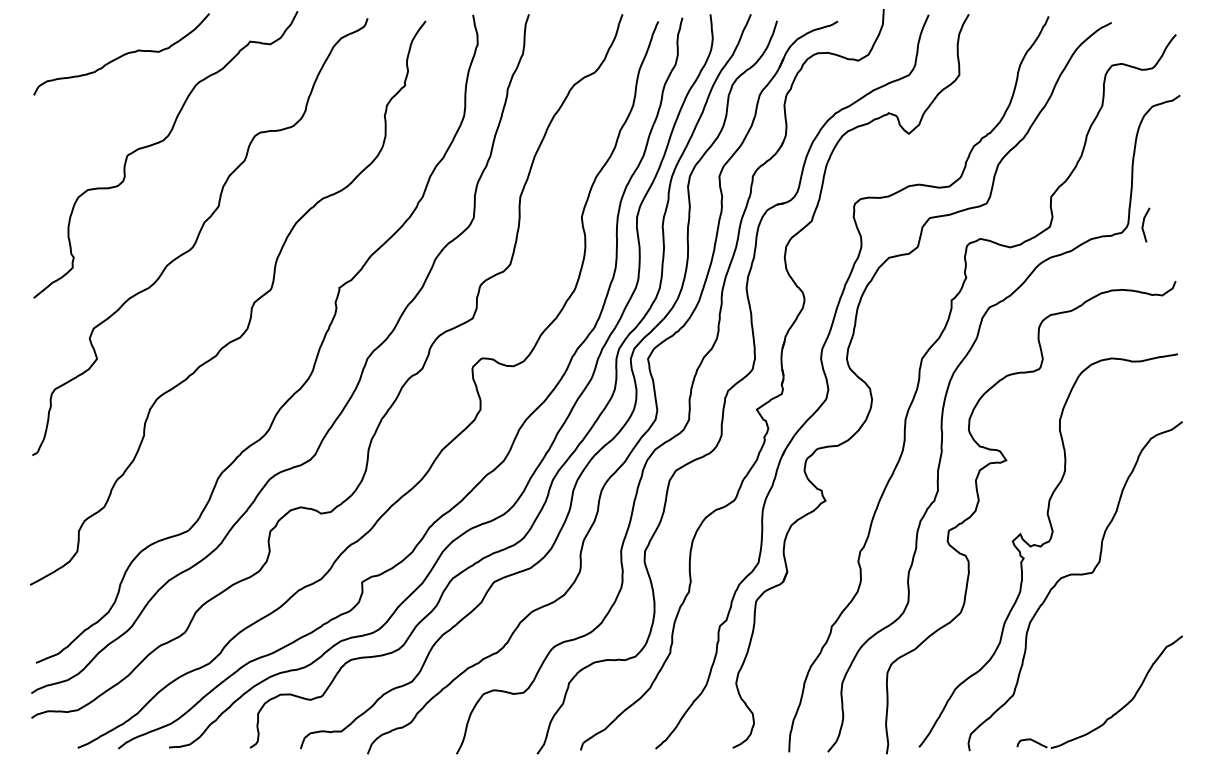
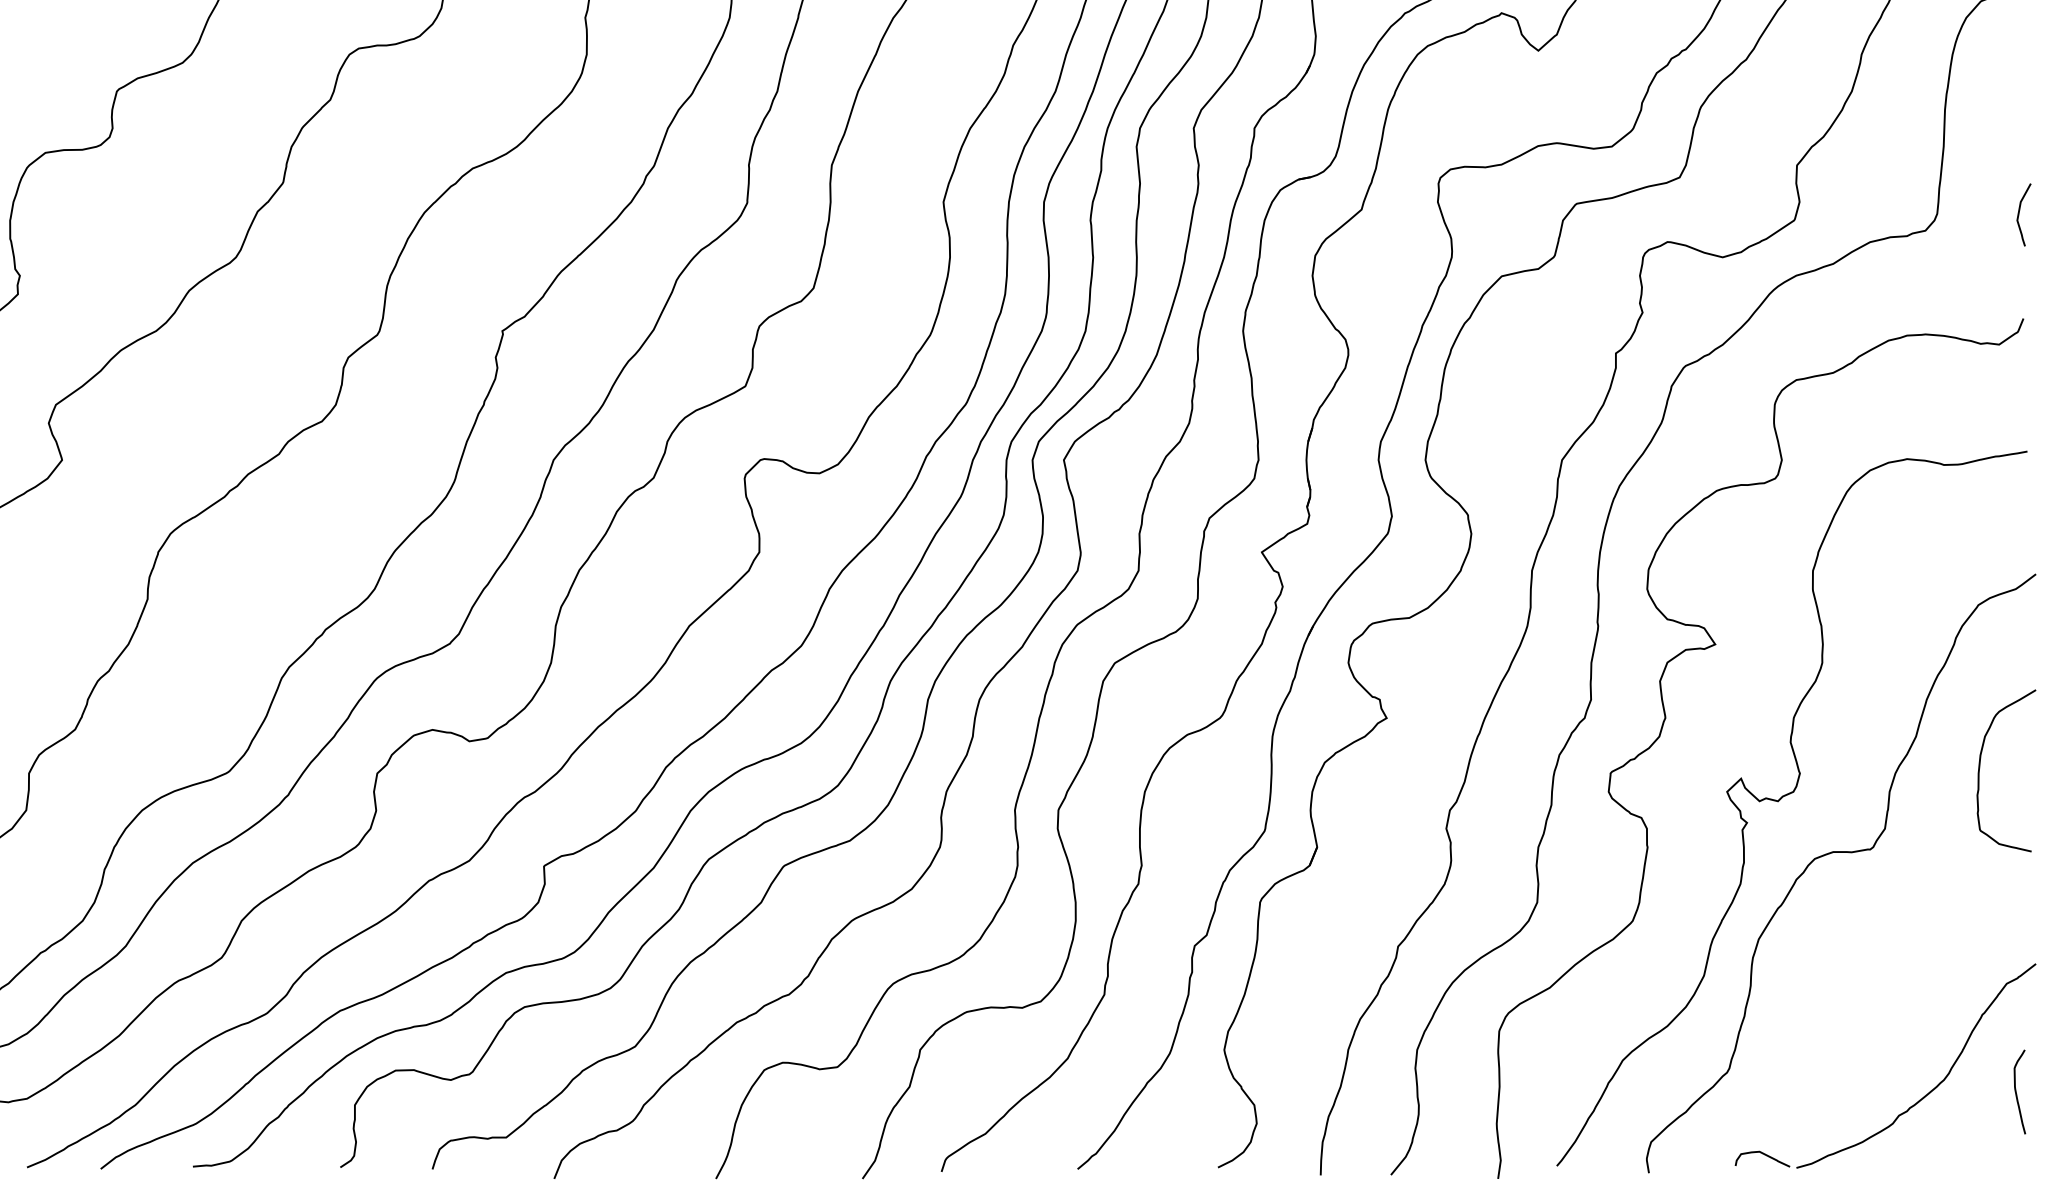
curve: (1144, 223) -> (2021, 211), moved
curve: (1152, 529) -> (1981, 770), added
curve: (1172, 706) -> (2017, 1092), added

